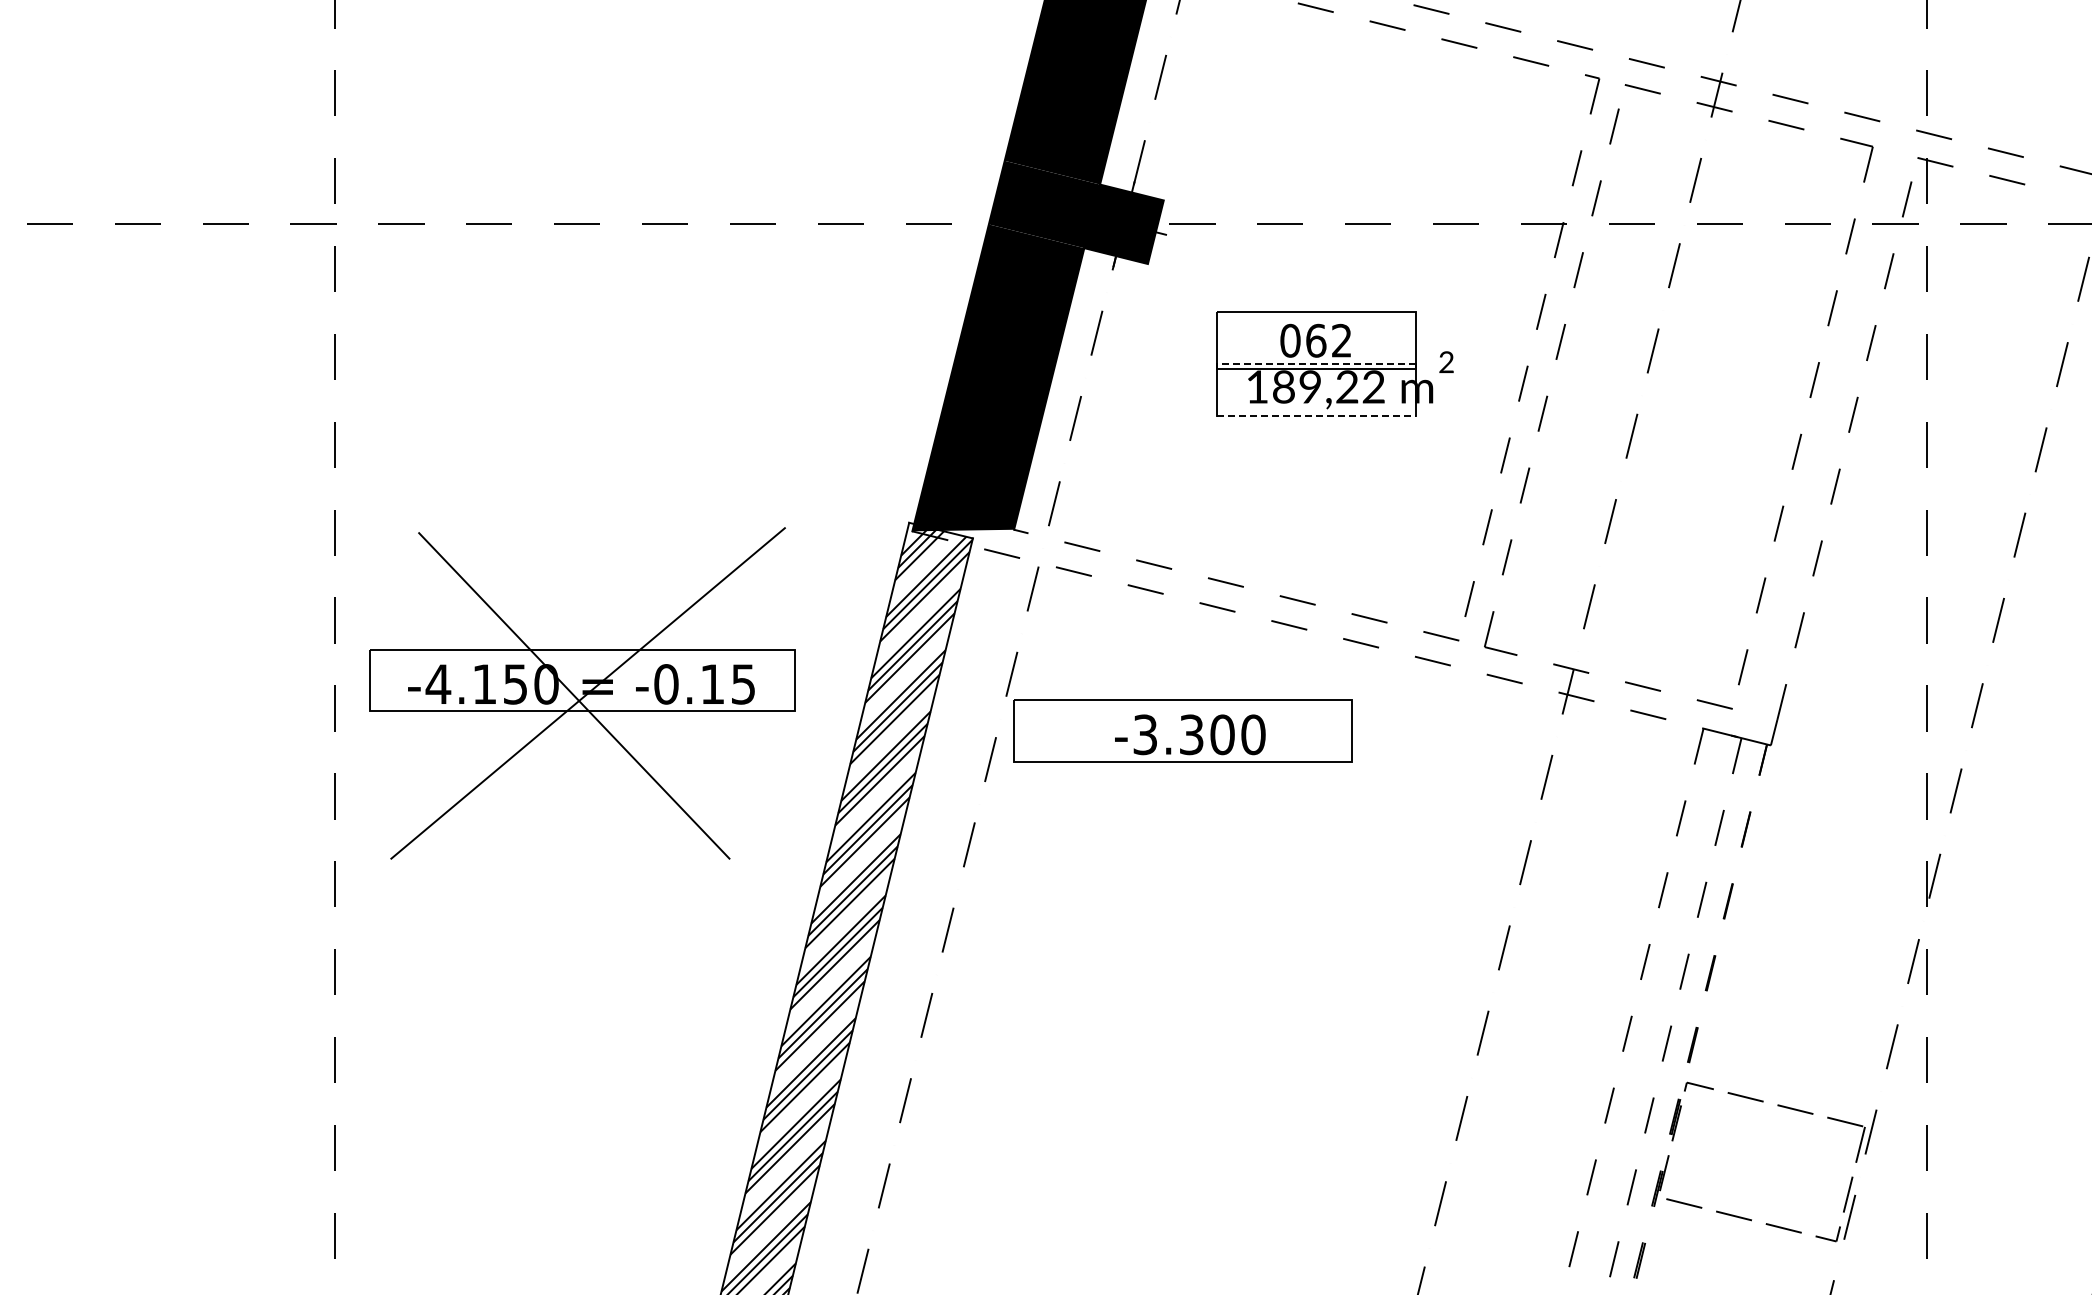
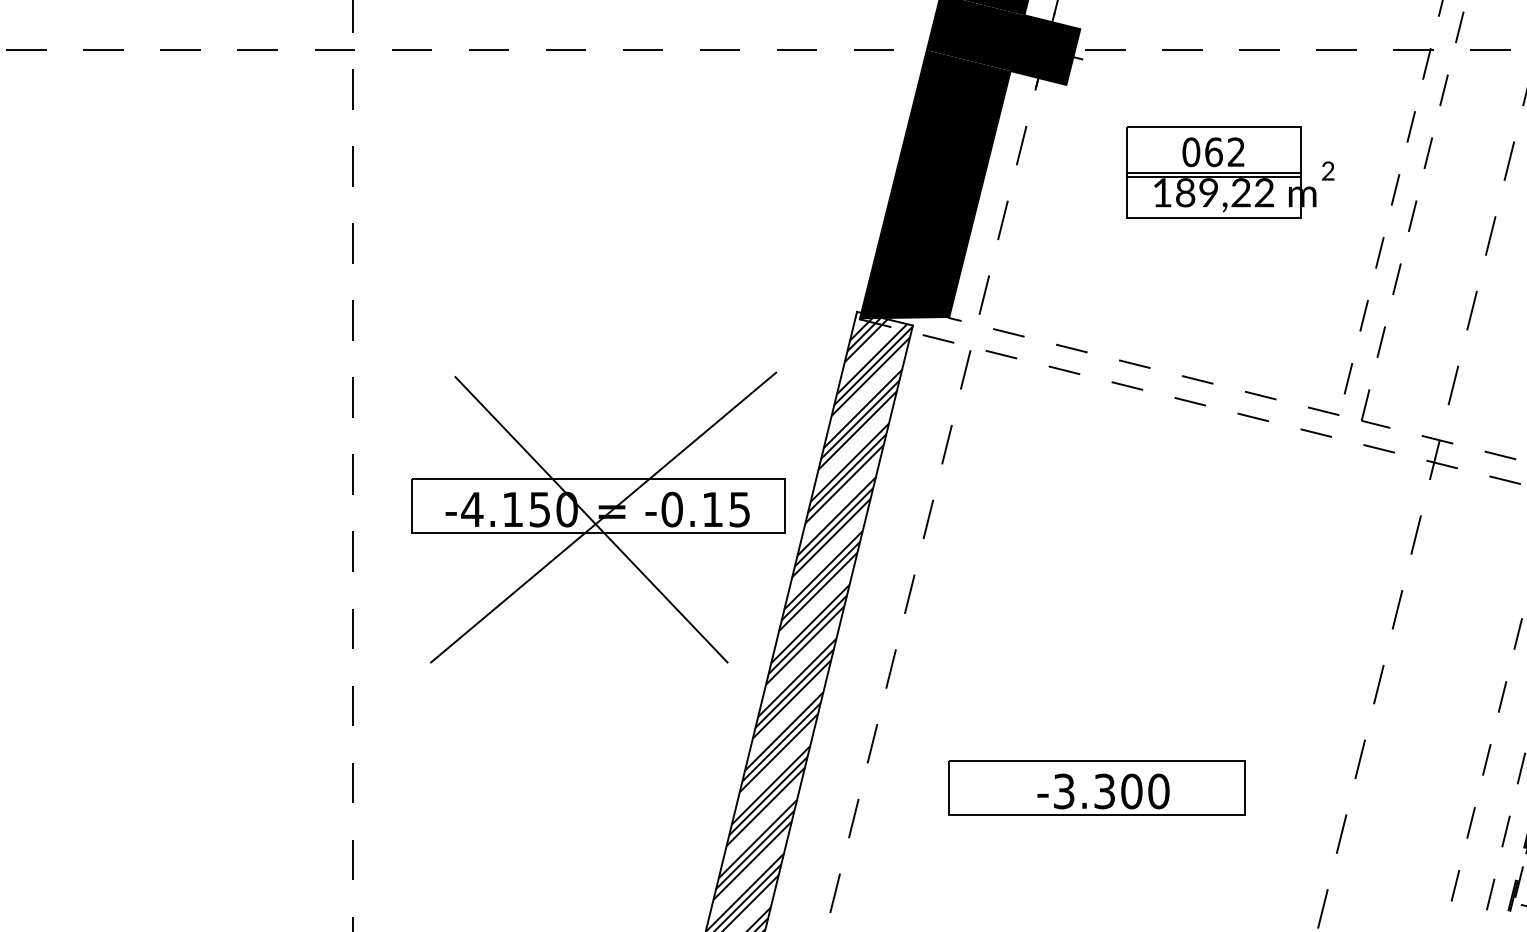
line: (1316, 364) -> (1214, 173), dashed -> solid
line: (1316, 415) -> (1214, 217), dashed -> solid
part: (582, 693) -> (598, 517), moved
part: (1182, 730) -> (1096, 787), moved

